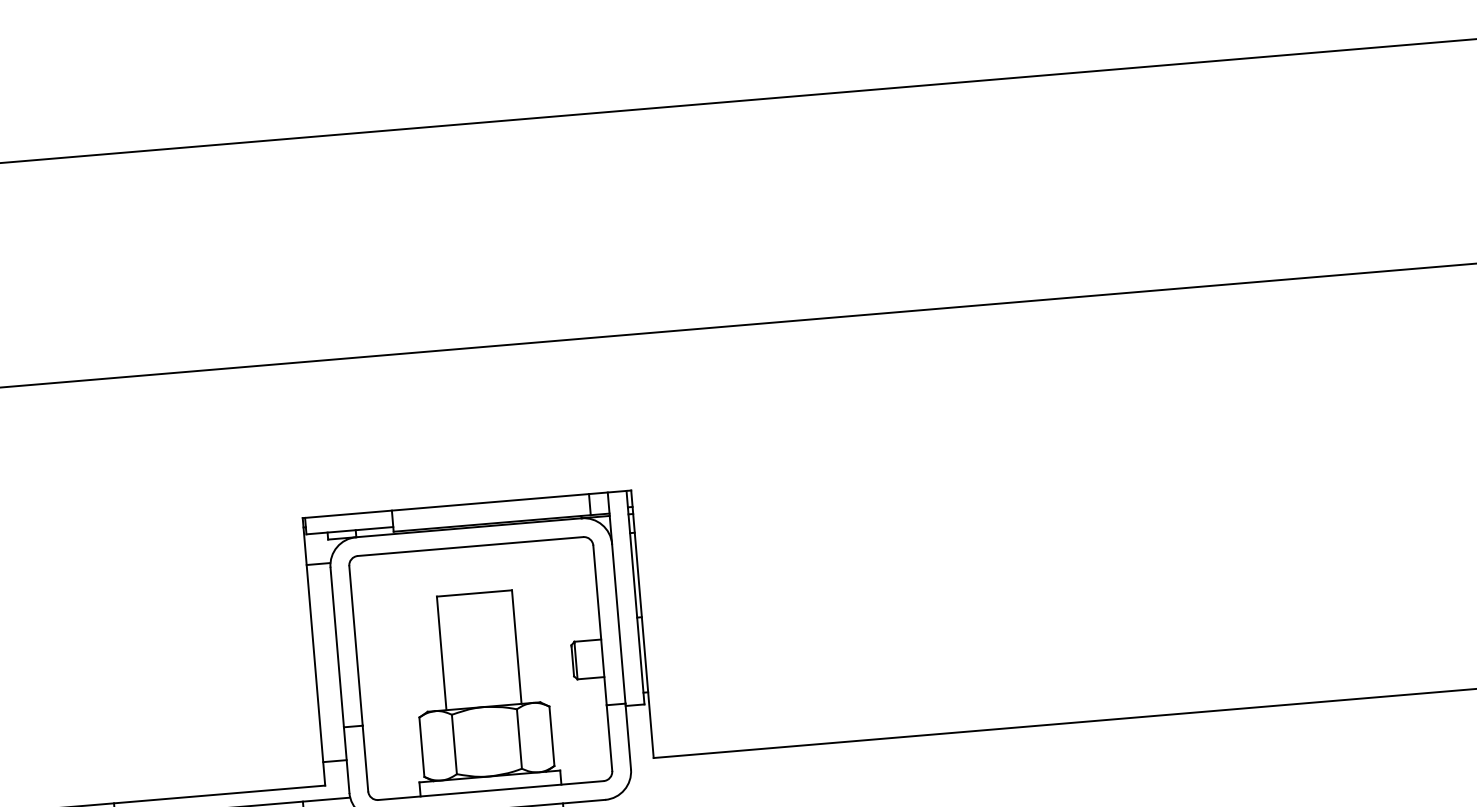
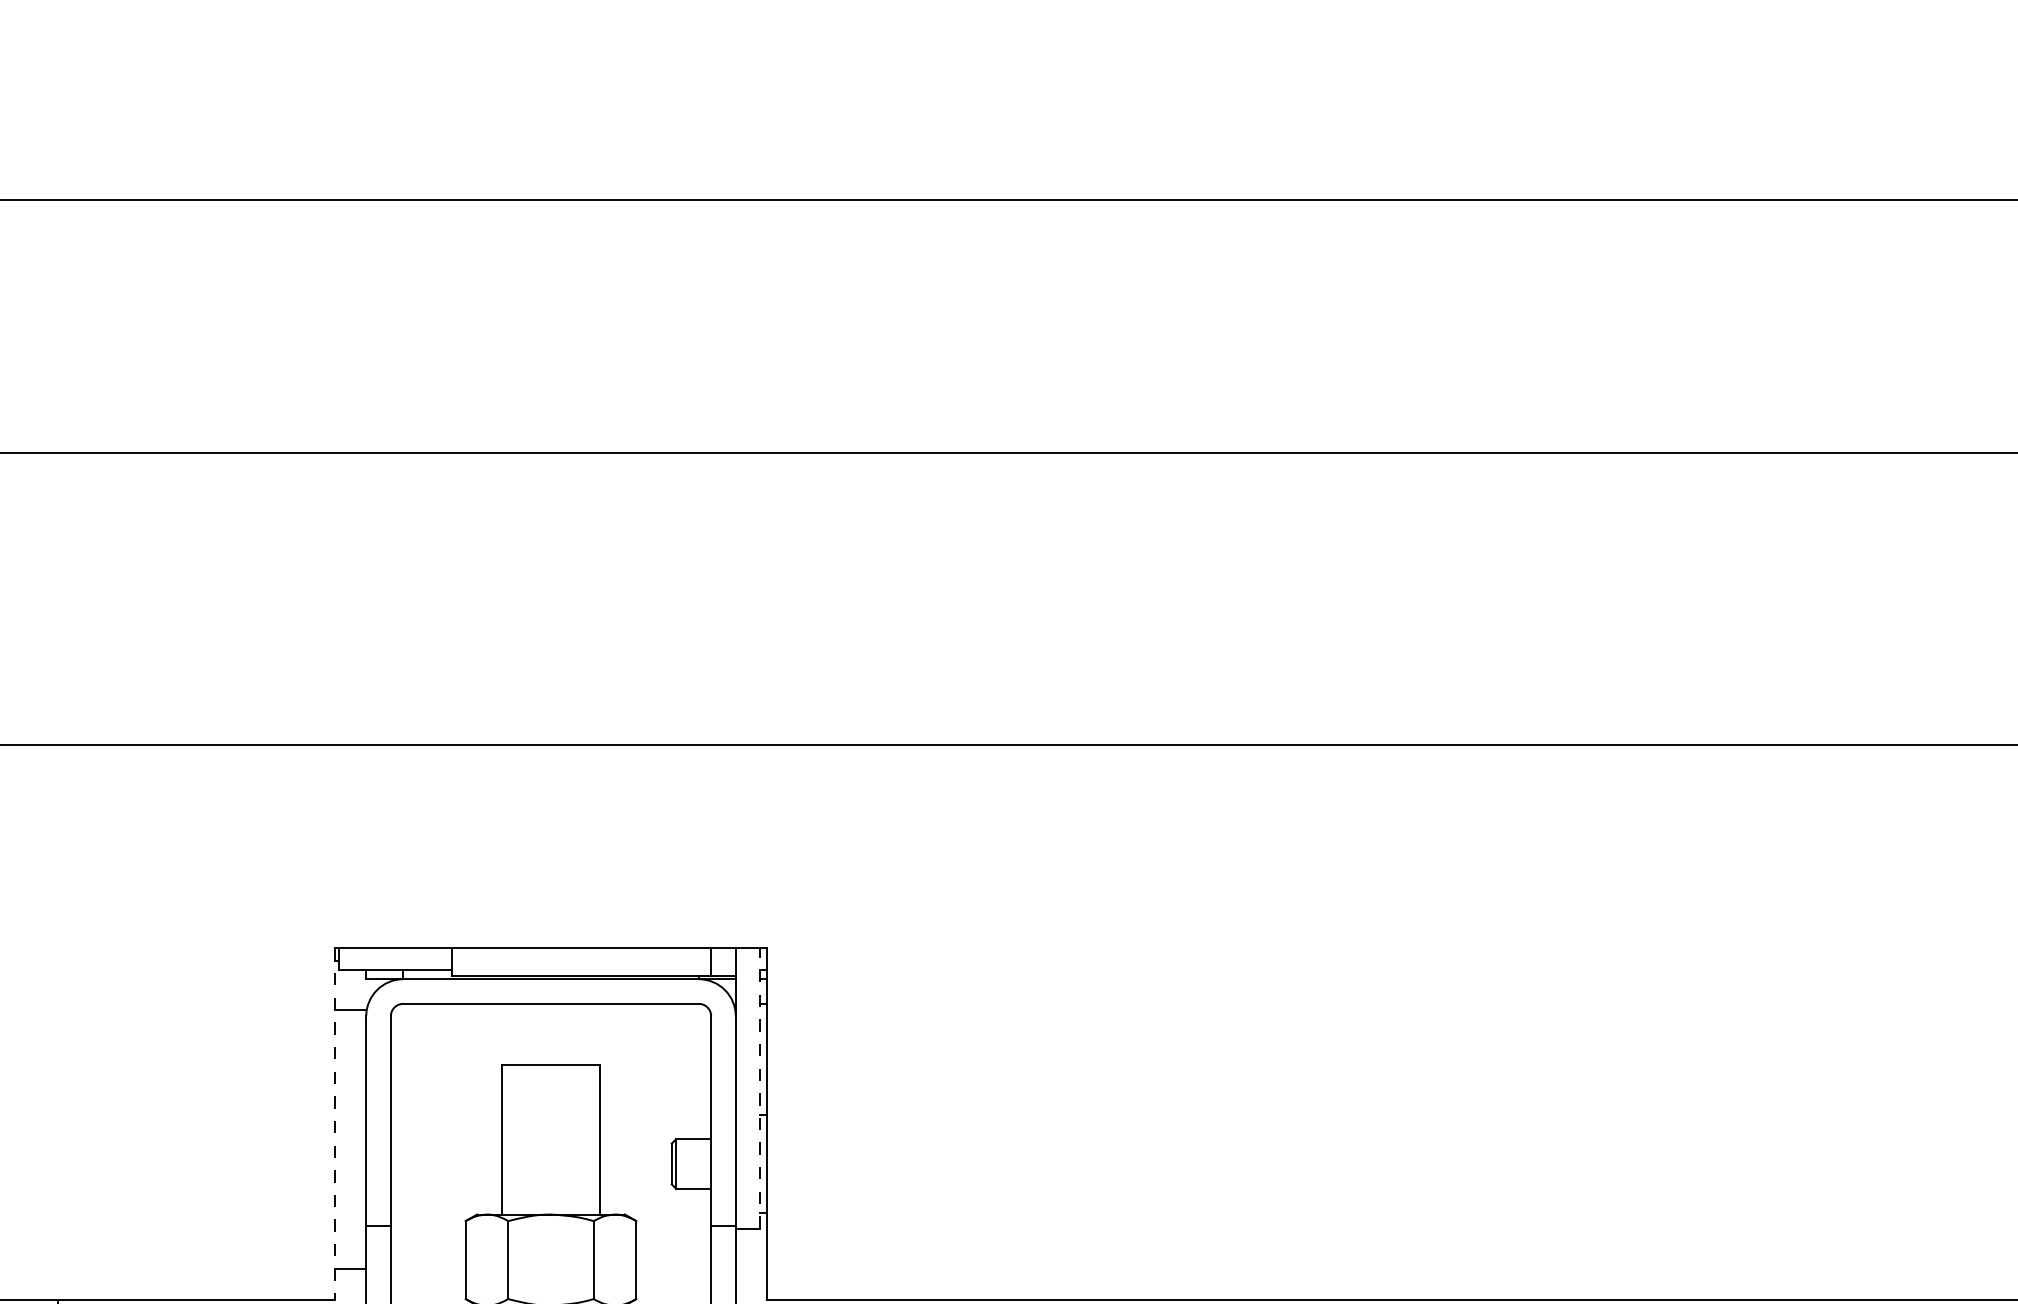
line: (635, 597) -> (760, 1088), solid -> dashed
line: (314, 652) -> (335, 1124), solid -> dashed

